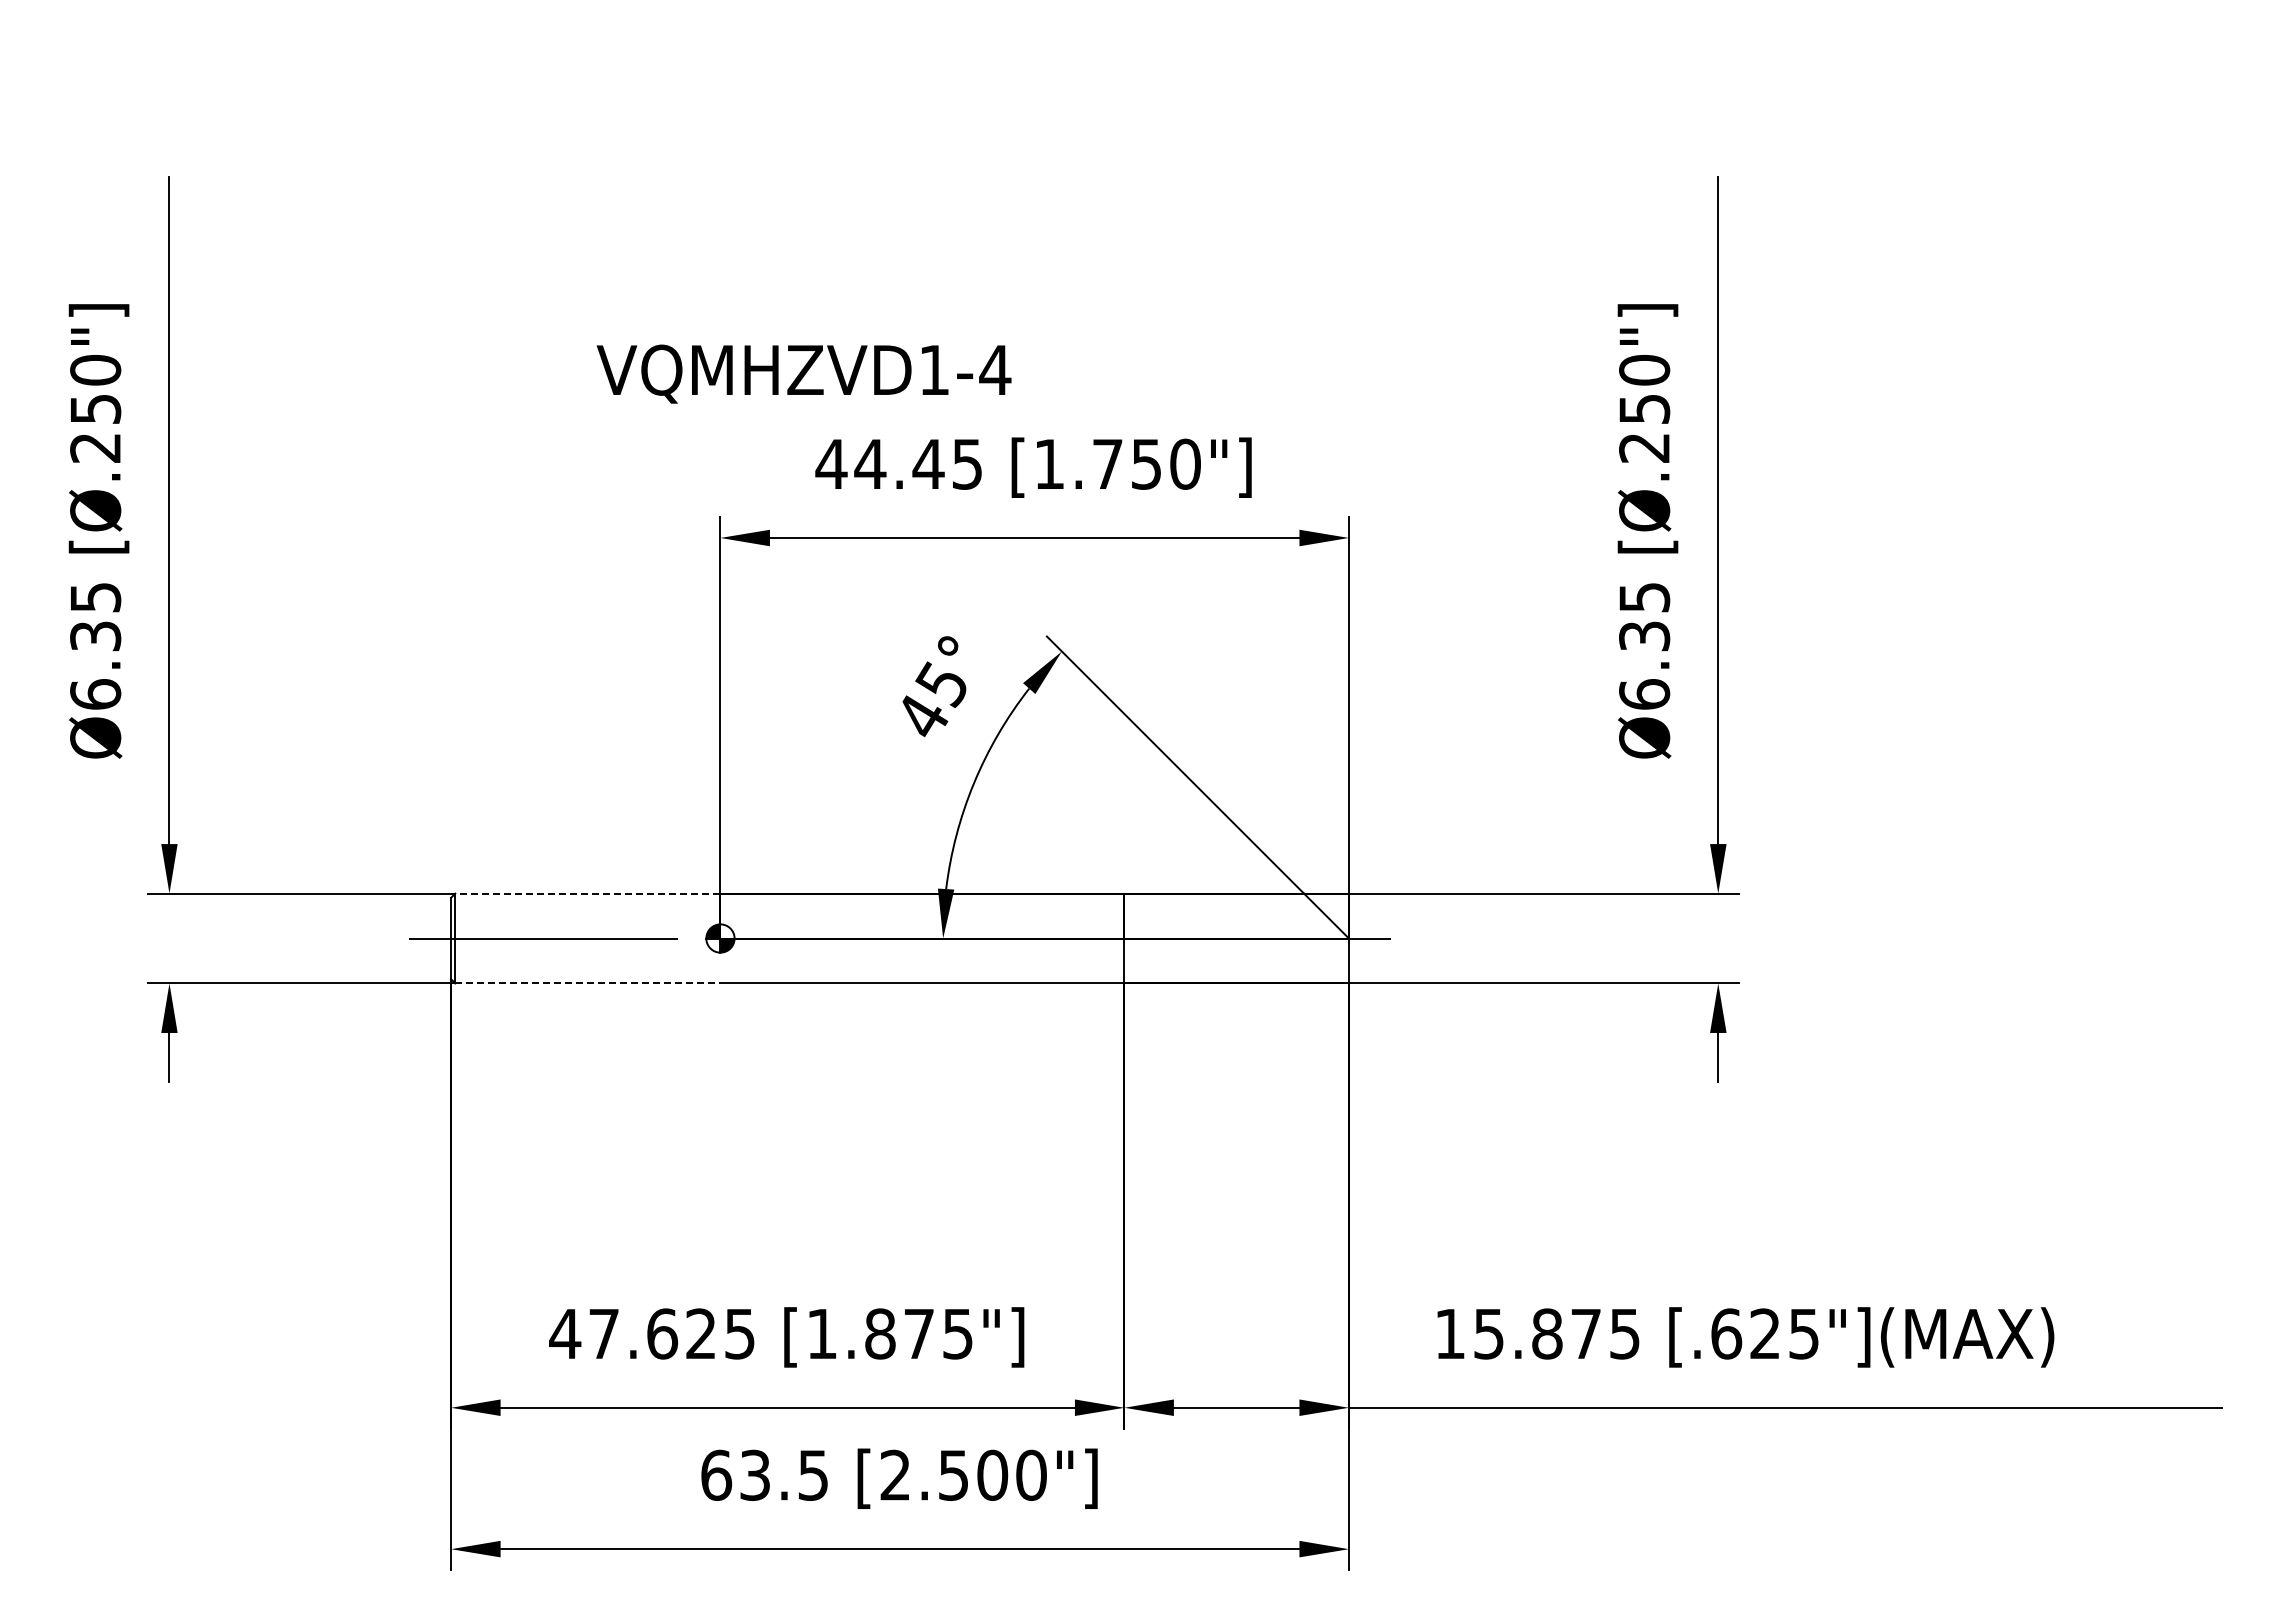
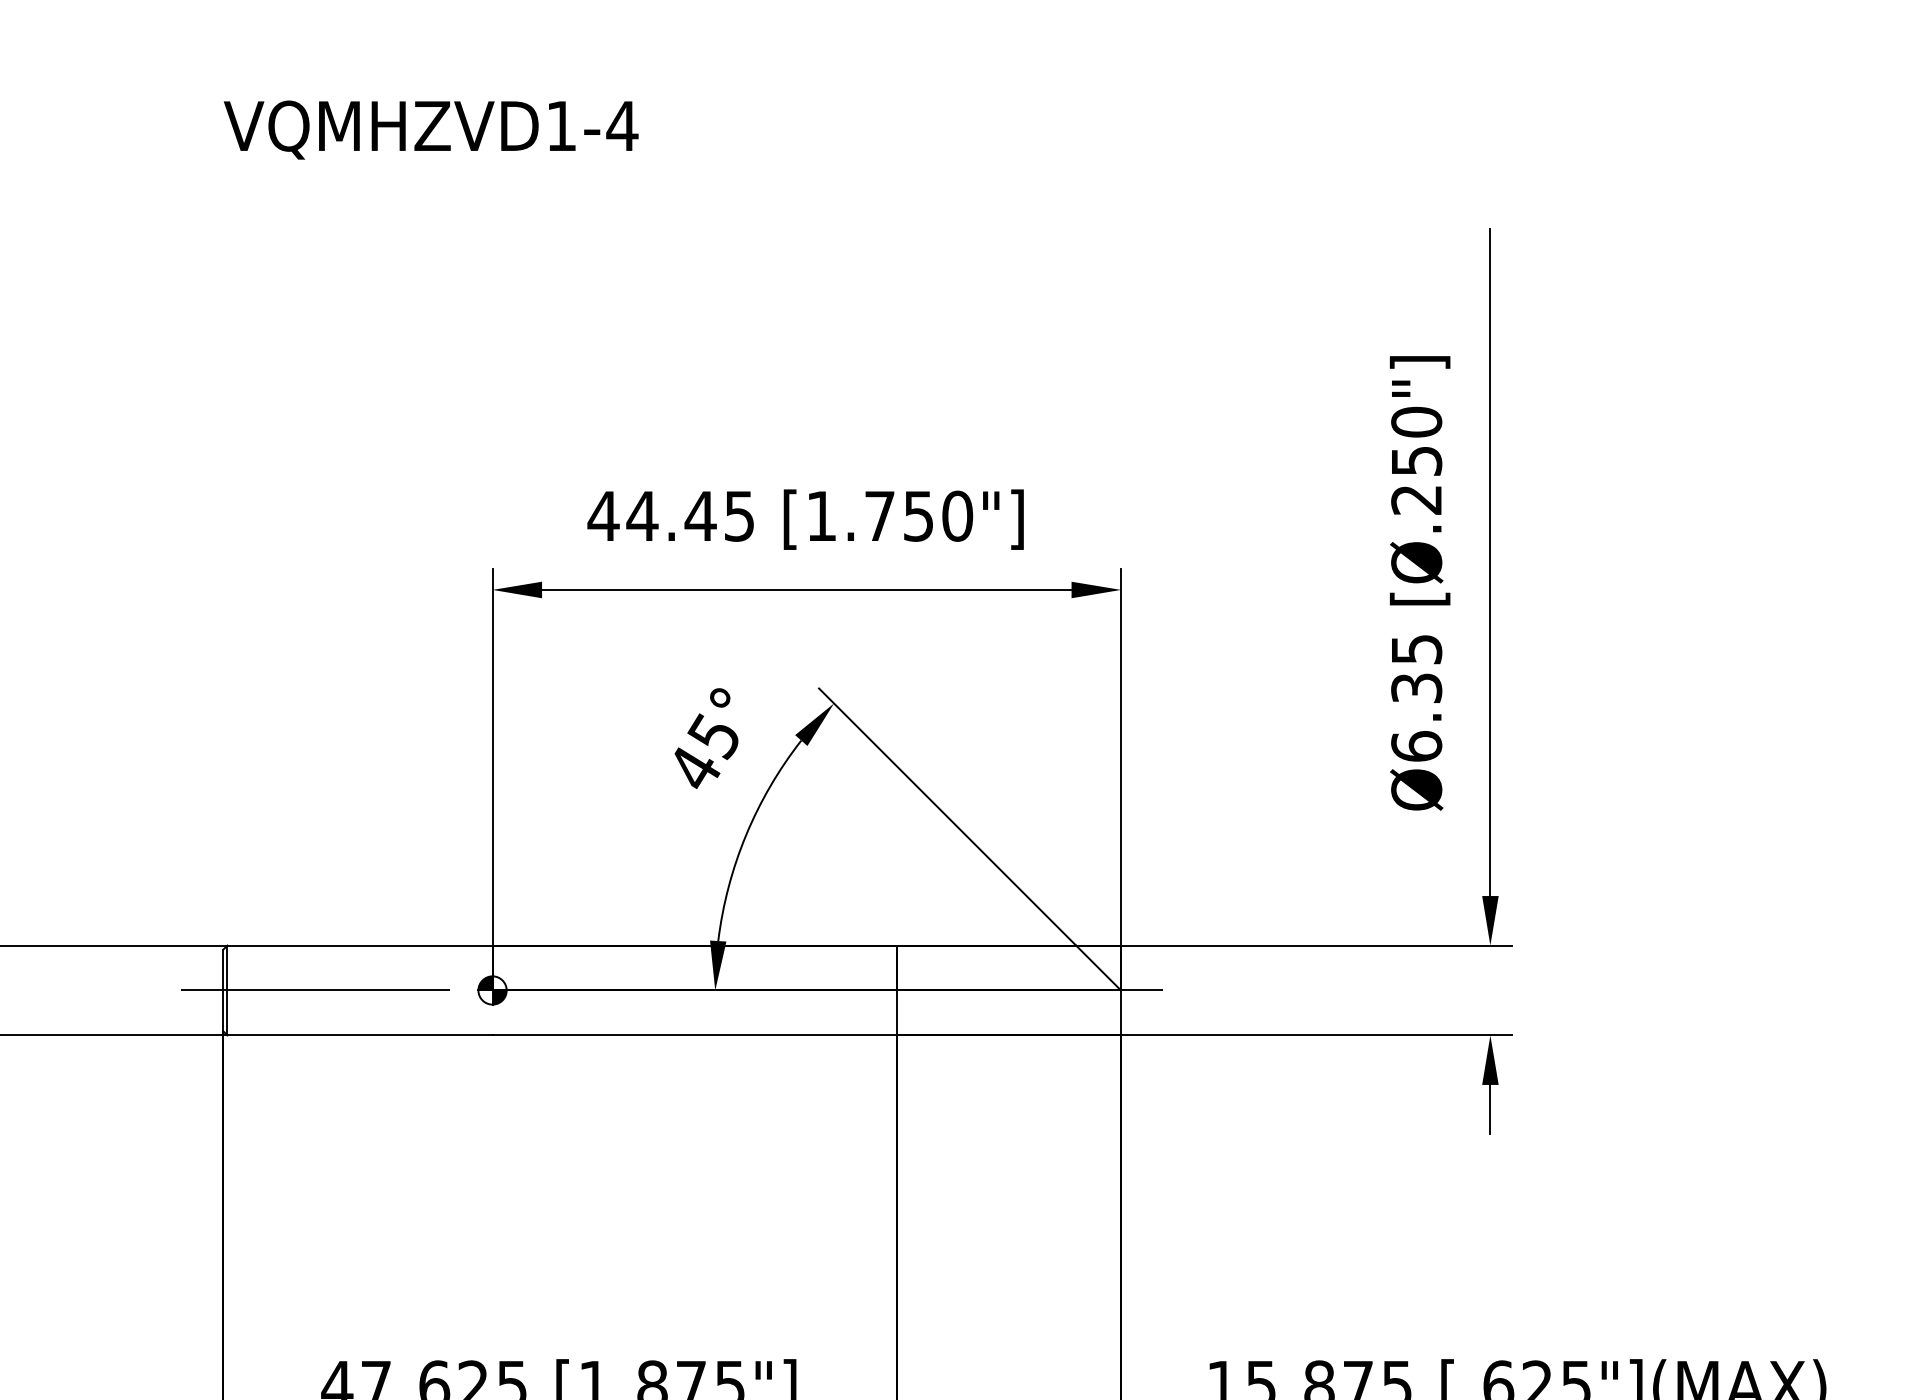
text: (803, 373) -> (430, 129), moved
line: (587, 893) -> (359, 945), dashed -> solid
line: (587, 983) -> (359, 1035), dashed -> solid

